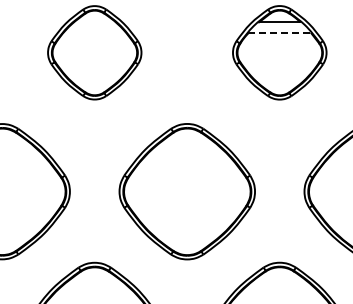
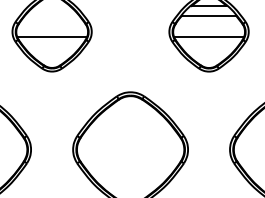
line: (279, 33) -> (208, 15), dashed -> solid
line: (94, 59) -> (51, 37), added
line: (279, 59) -> (208, 37), added

